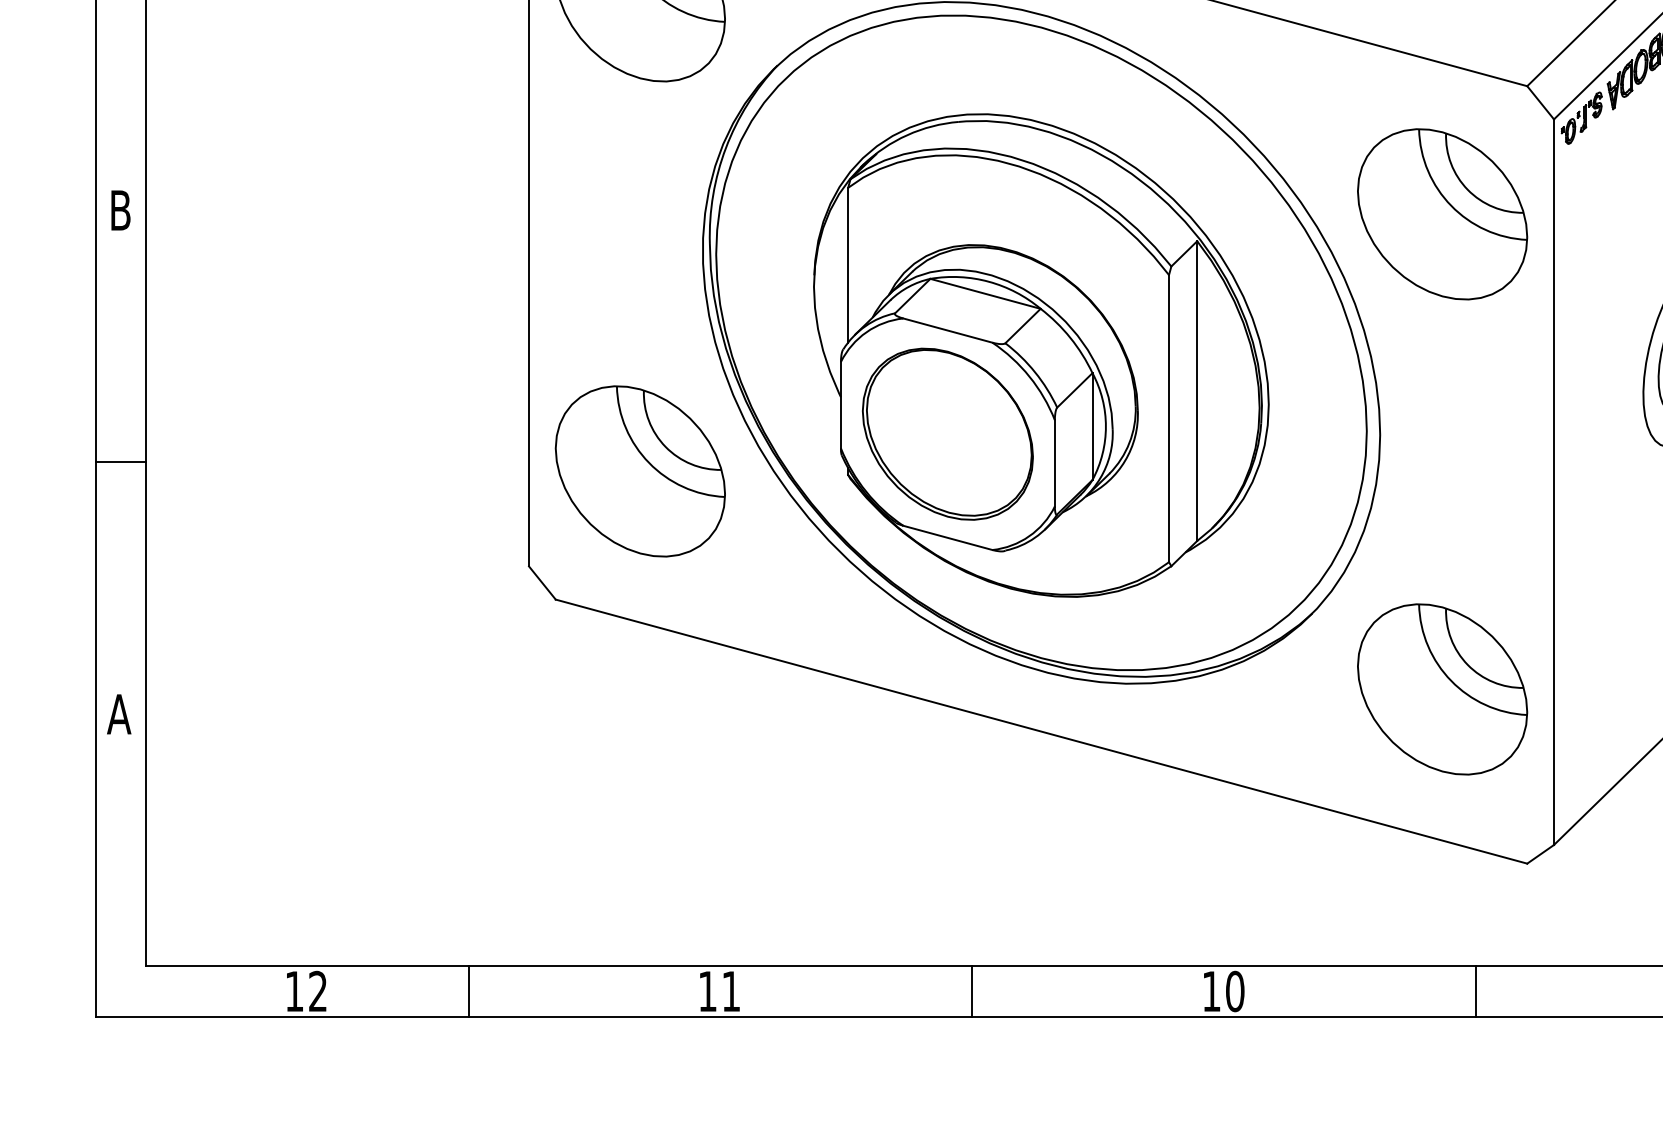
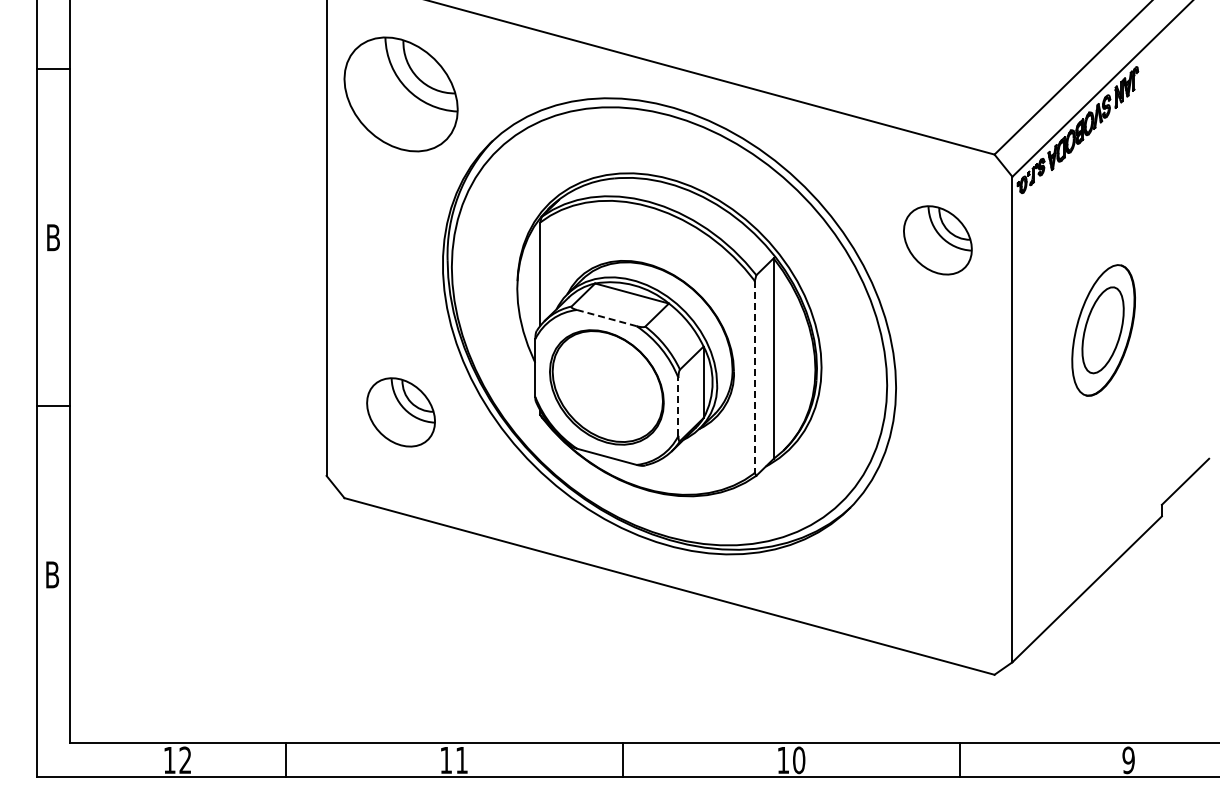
part: (1442, 214) -> (937, 240), size x0.6
line: (947, 331) -> (606, 318), solid -> dashed
line: (1168, 419) -> (754, 377), solid -> dashed
line: (1054, 462) -> (678, 406), solid -> dashed
part: (639, 471) -> (400, 412), size x0.6
part: (1442, 689) -> (937, 558), removed
text: (119, 713) -> (52, 574), A -> B

